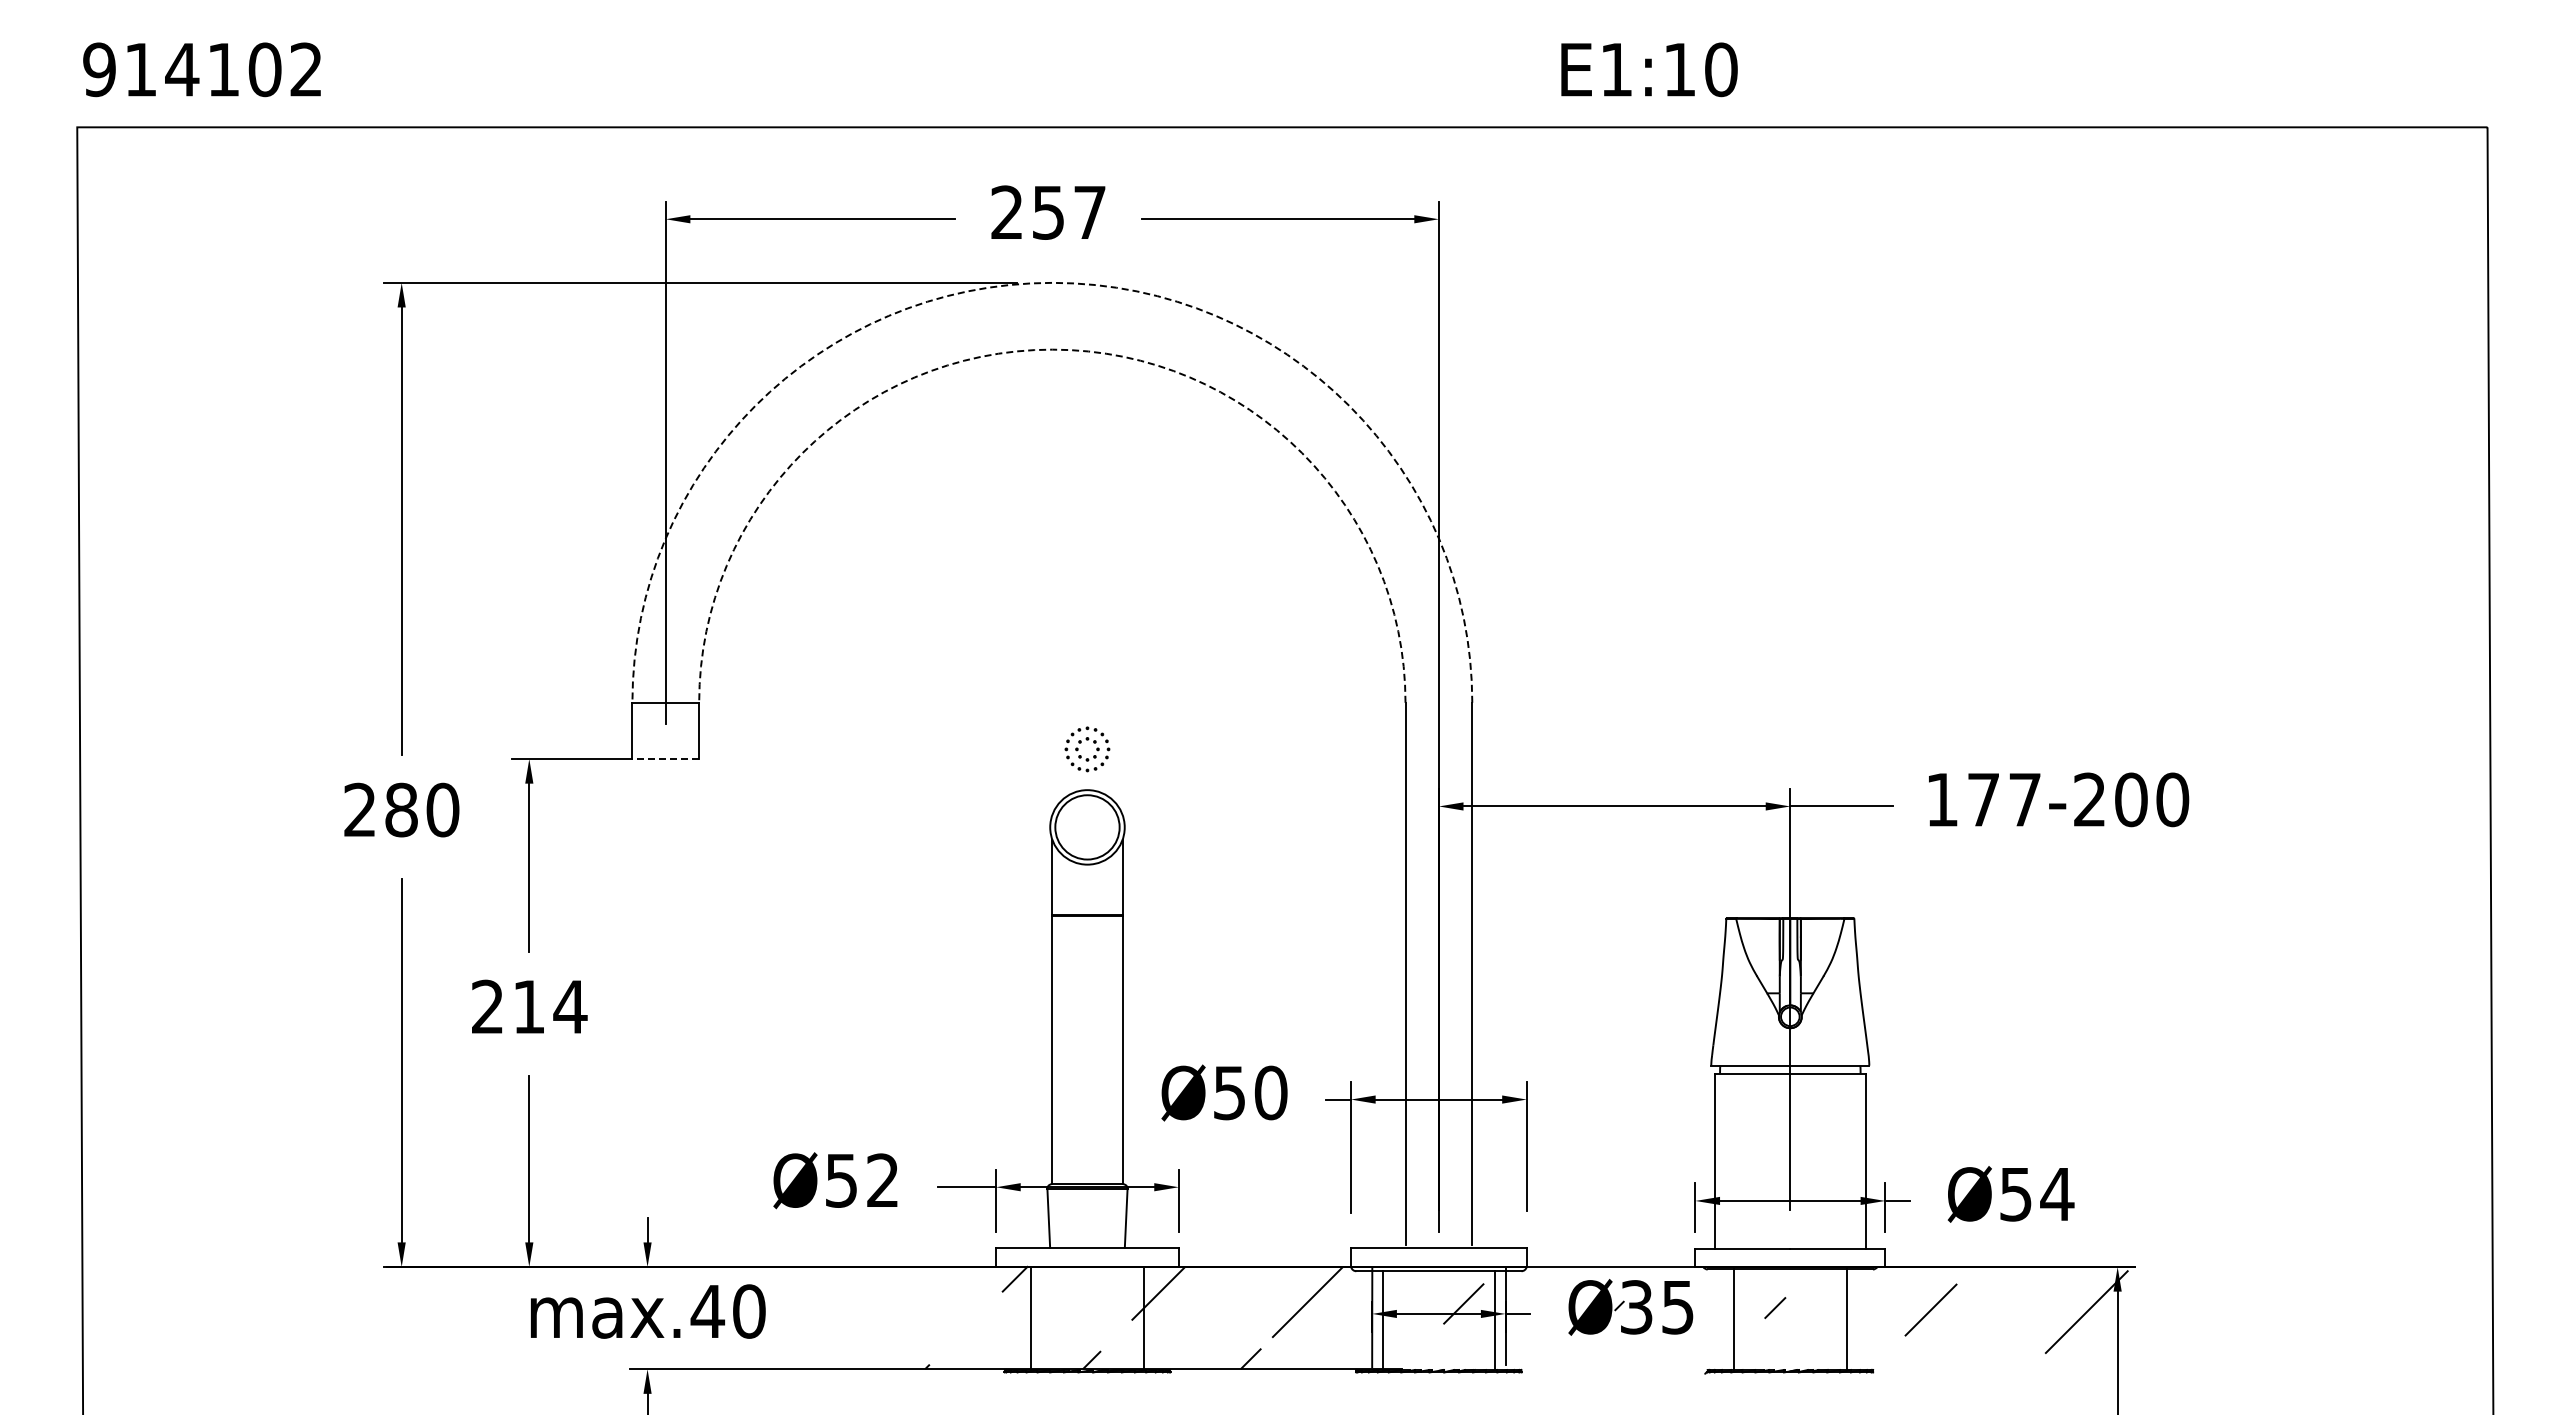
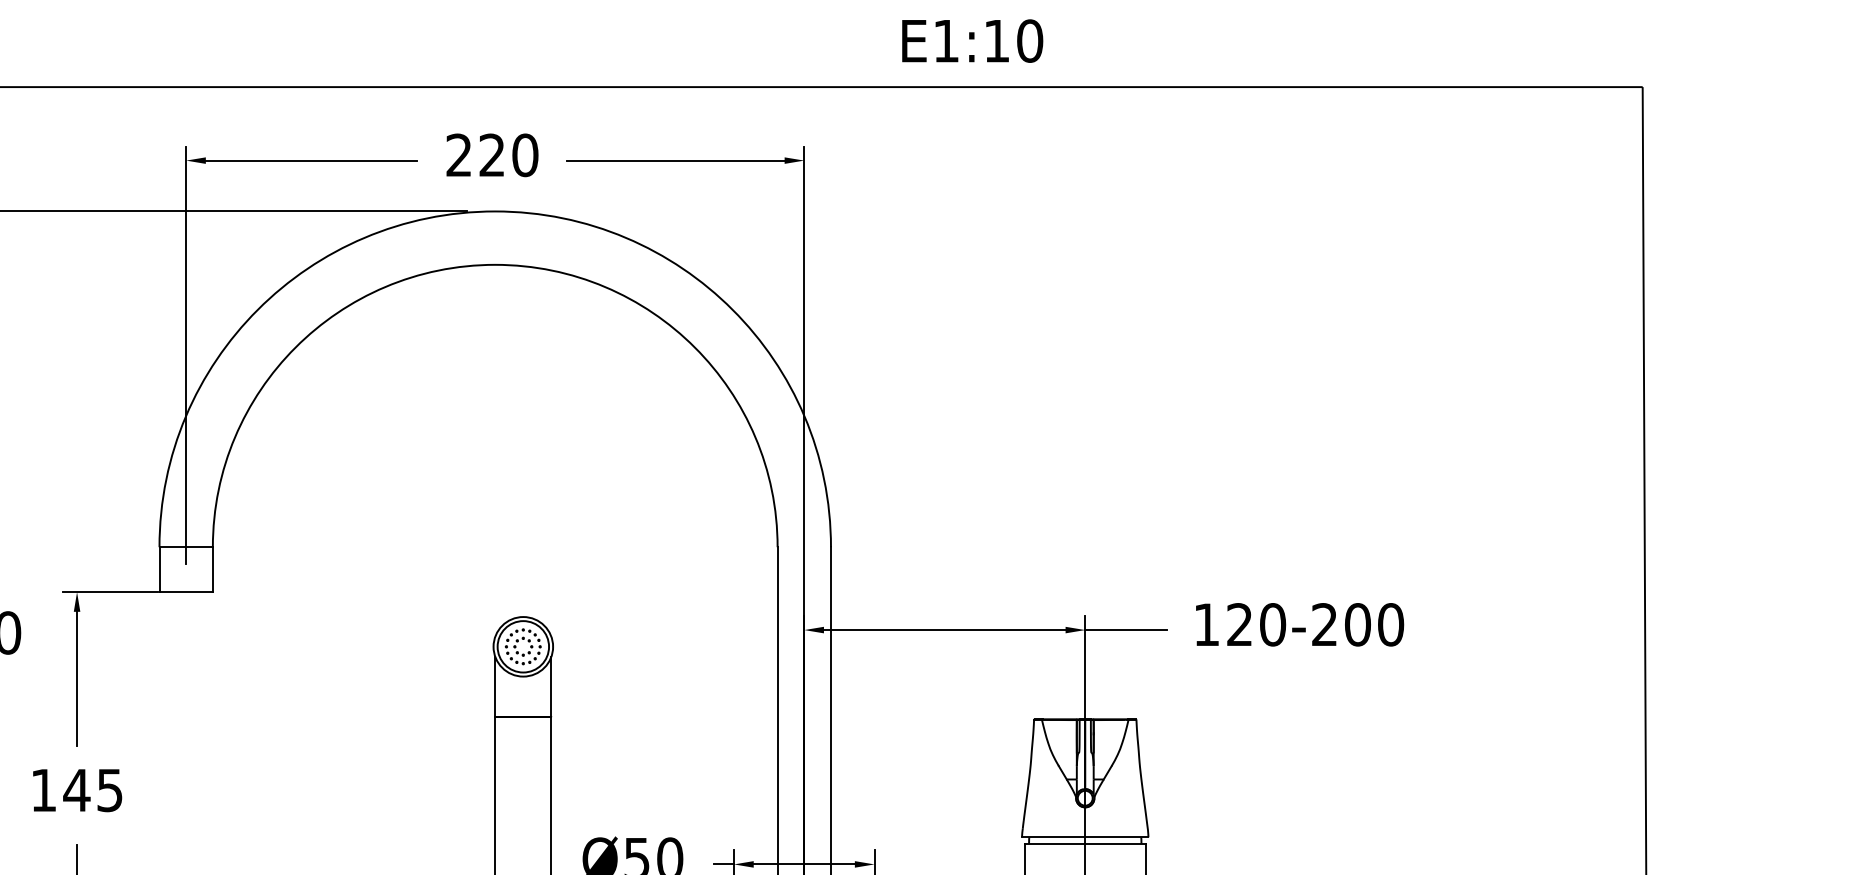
text: (1069, 212) -> (508, 155), 257 -> 220
arc: (1052, 282) -> (495, 211), dashed -> solid
arc: (1052, 349) -> (495, 264), dashed -> solid
part: (1081, 743) -> (518, 642), moved
line: (665, 759) -> (185, 592), dashed -> solid
text: (2004, 799) -> (1256, 624), 177-200 -> 120-200
text: (529, 1006) -> (77, 790), 214 -> 145

